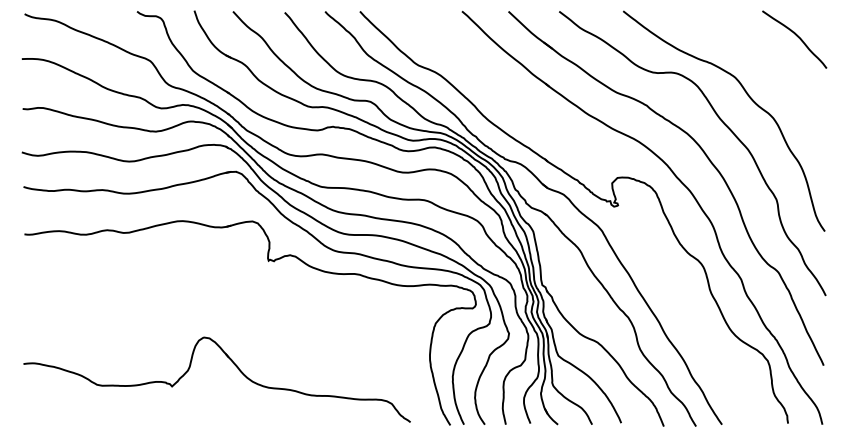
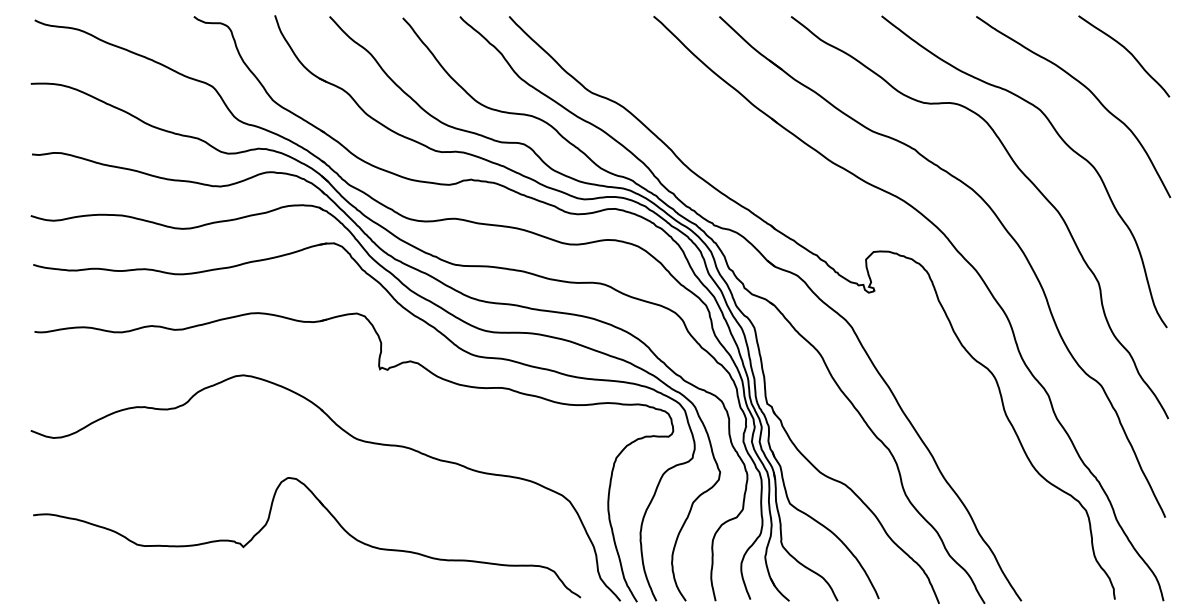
curve: (767, 62) -> (1085, 88), added
part: (249, 309) -> (353, 438), added

